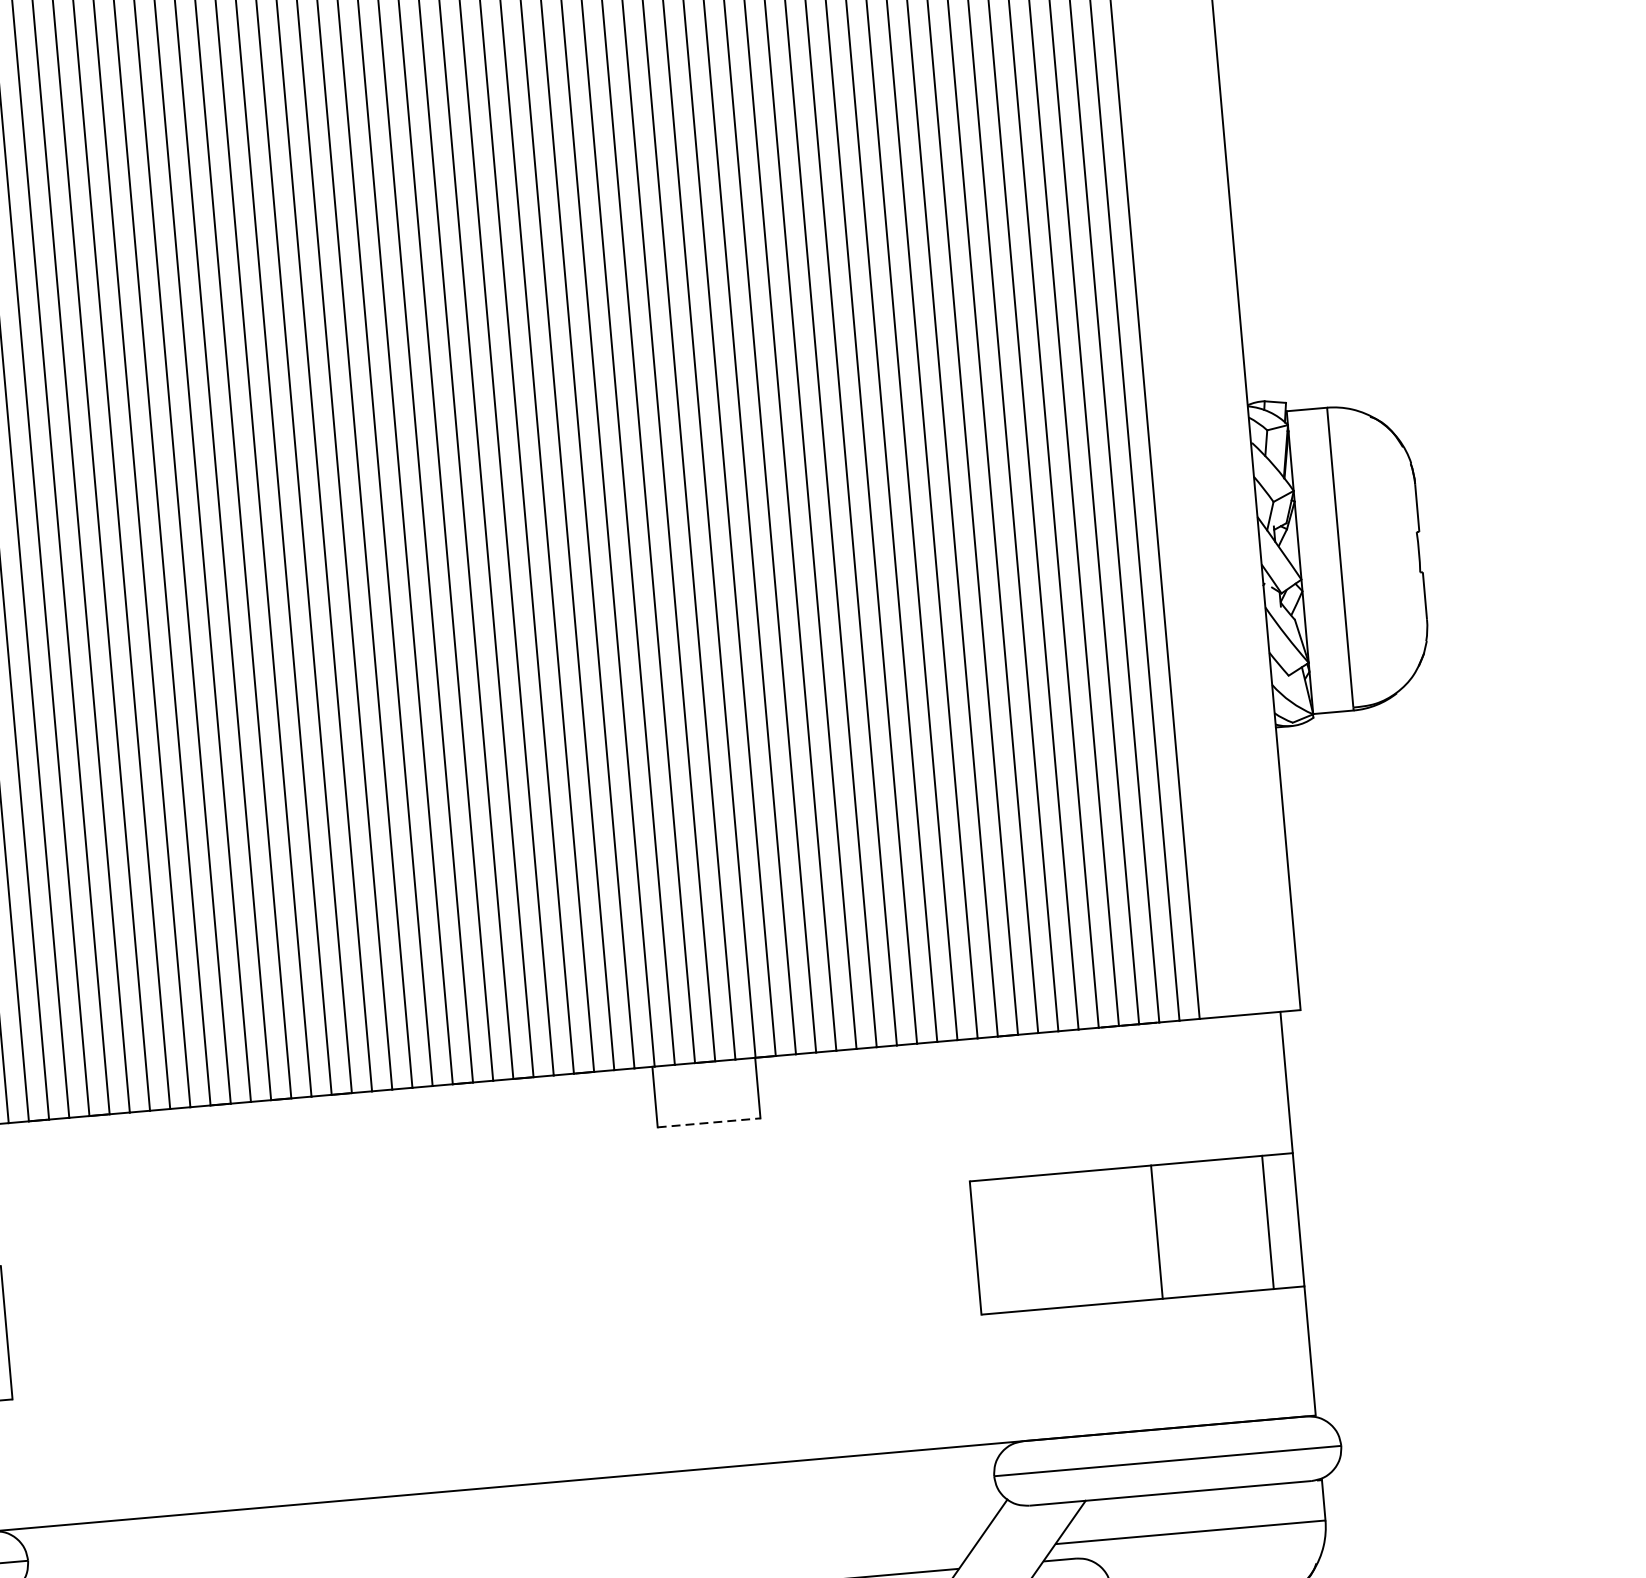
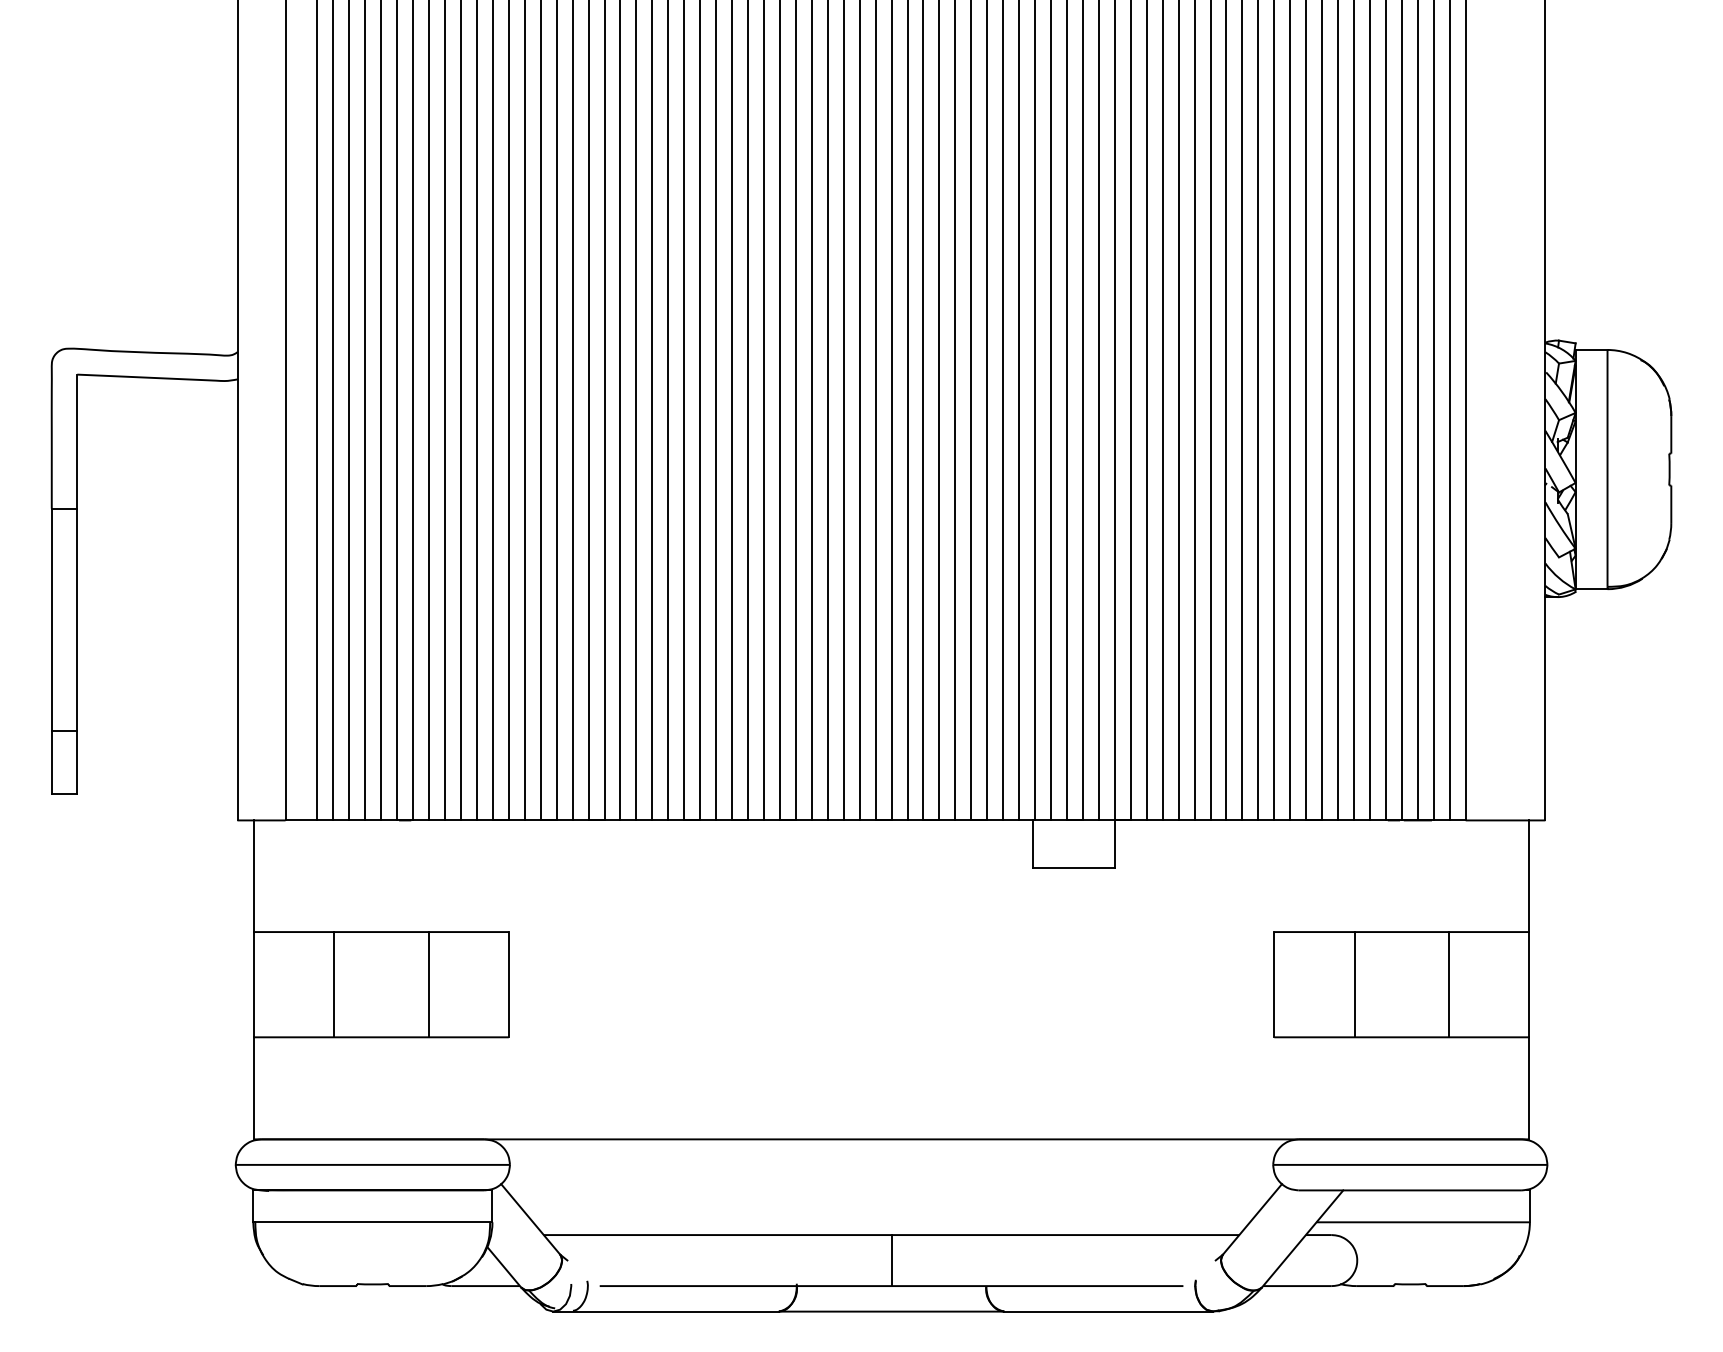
line: (708, 1123) -> (1073, 868), dashed -> solid
line: (1268, 1222) -> (1449, 984), moved
line: (1156, 1231) -> (1354, 984), moved

